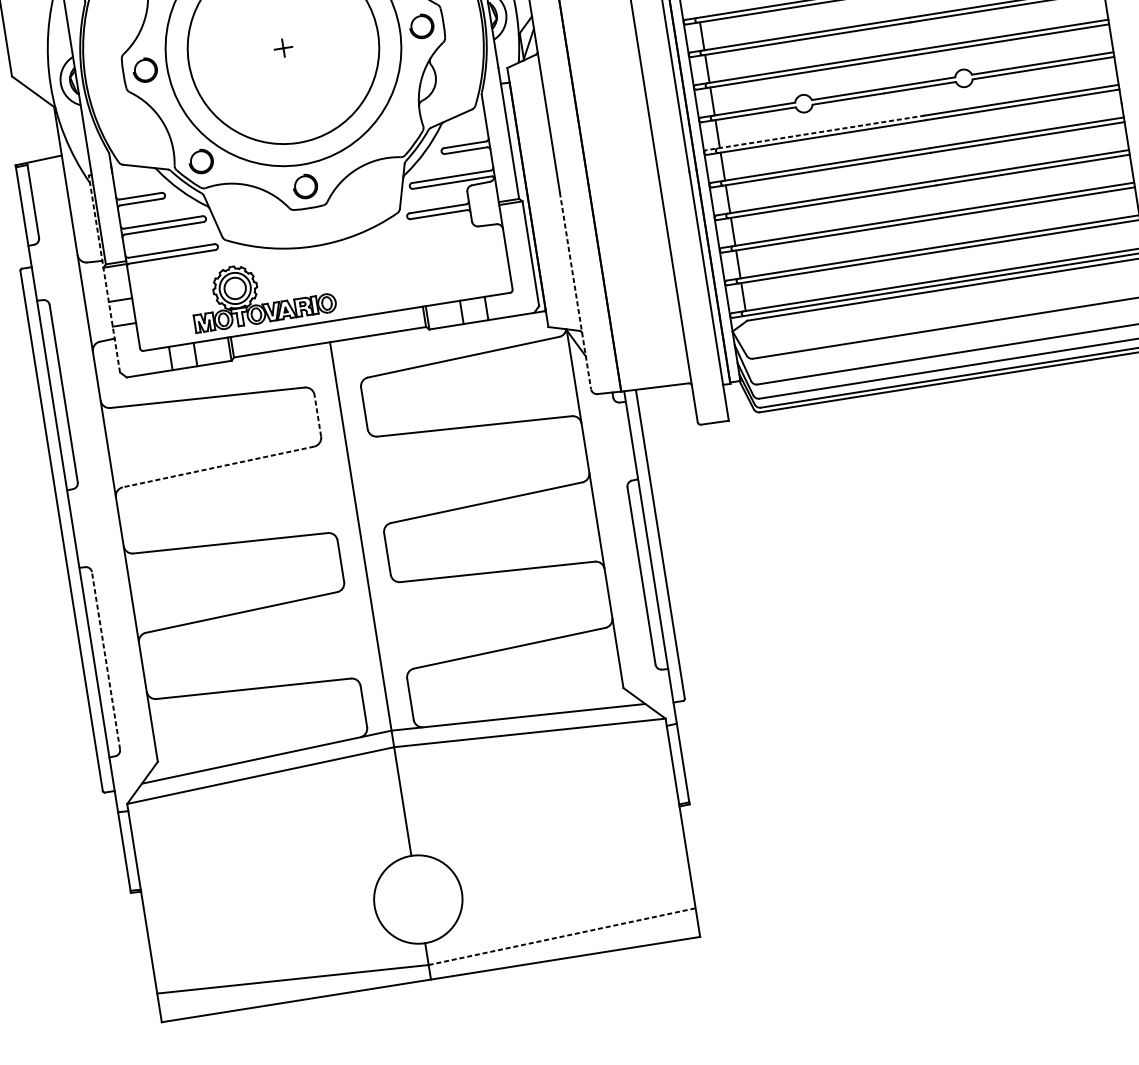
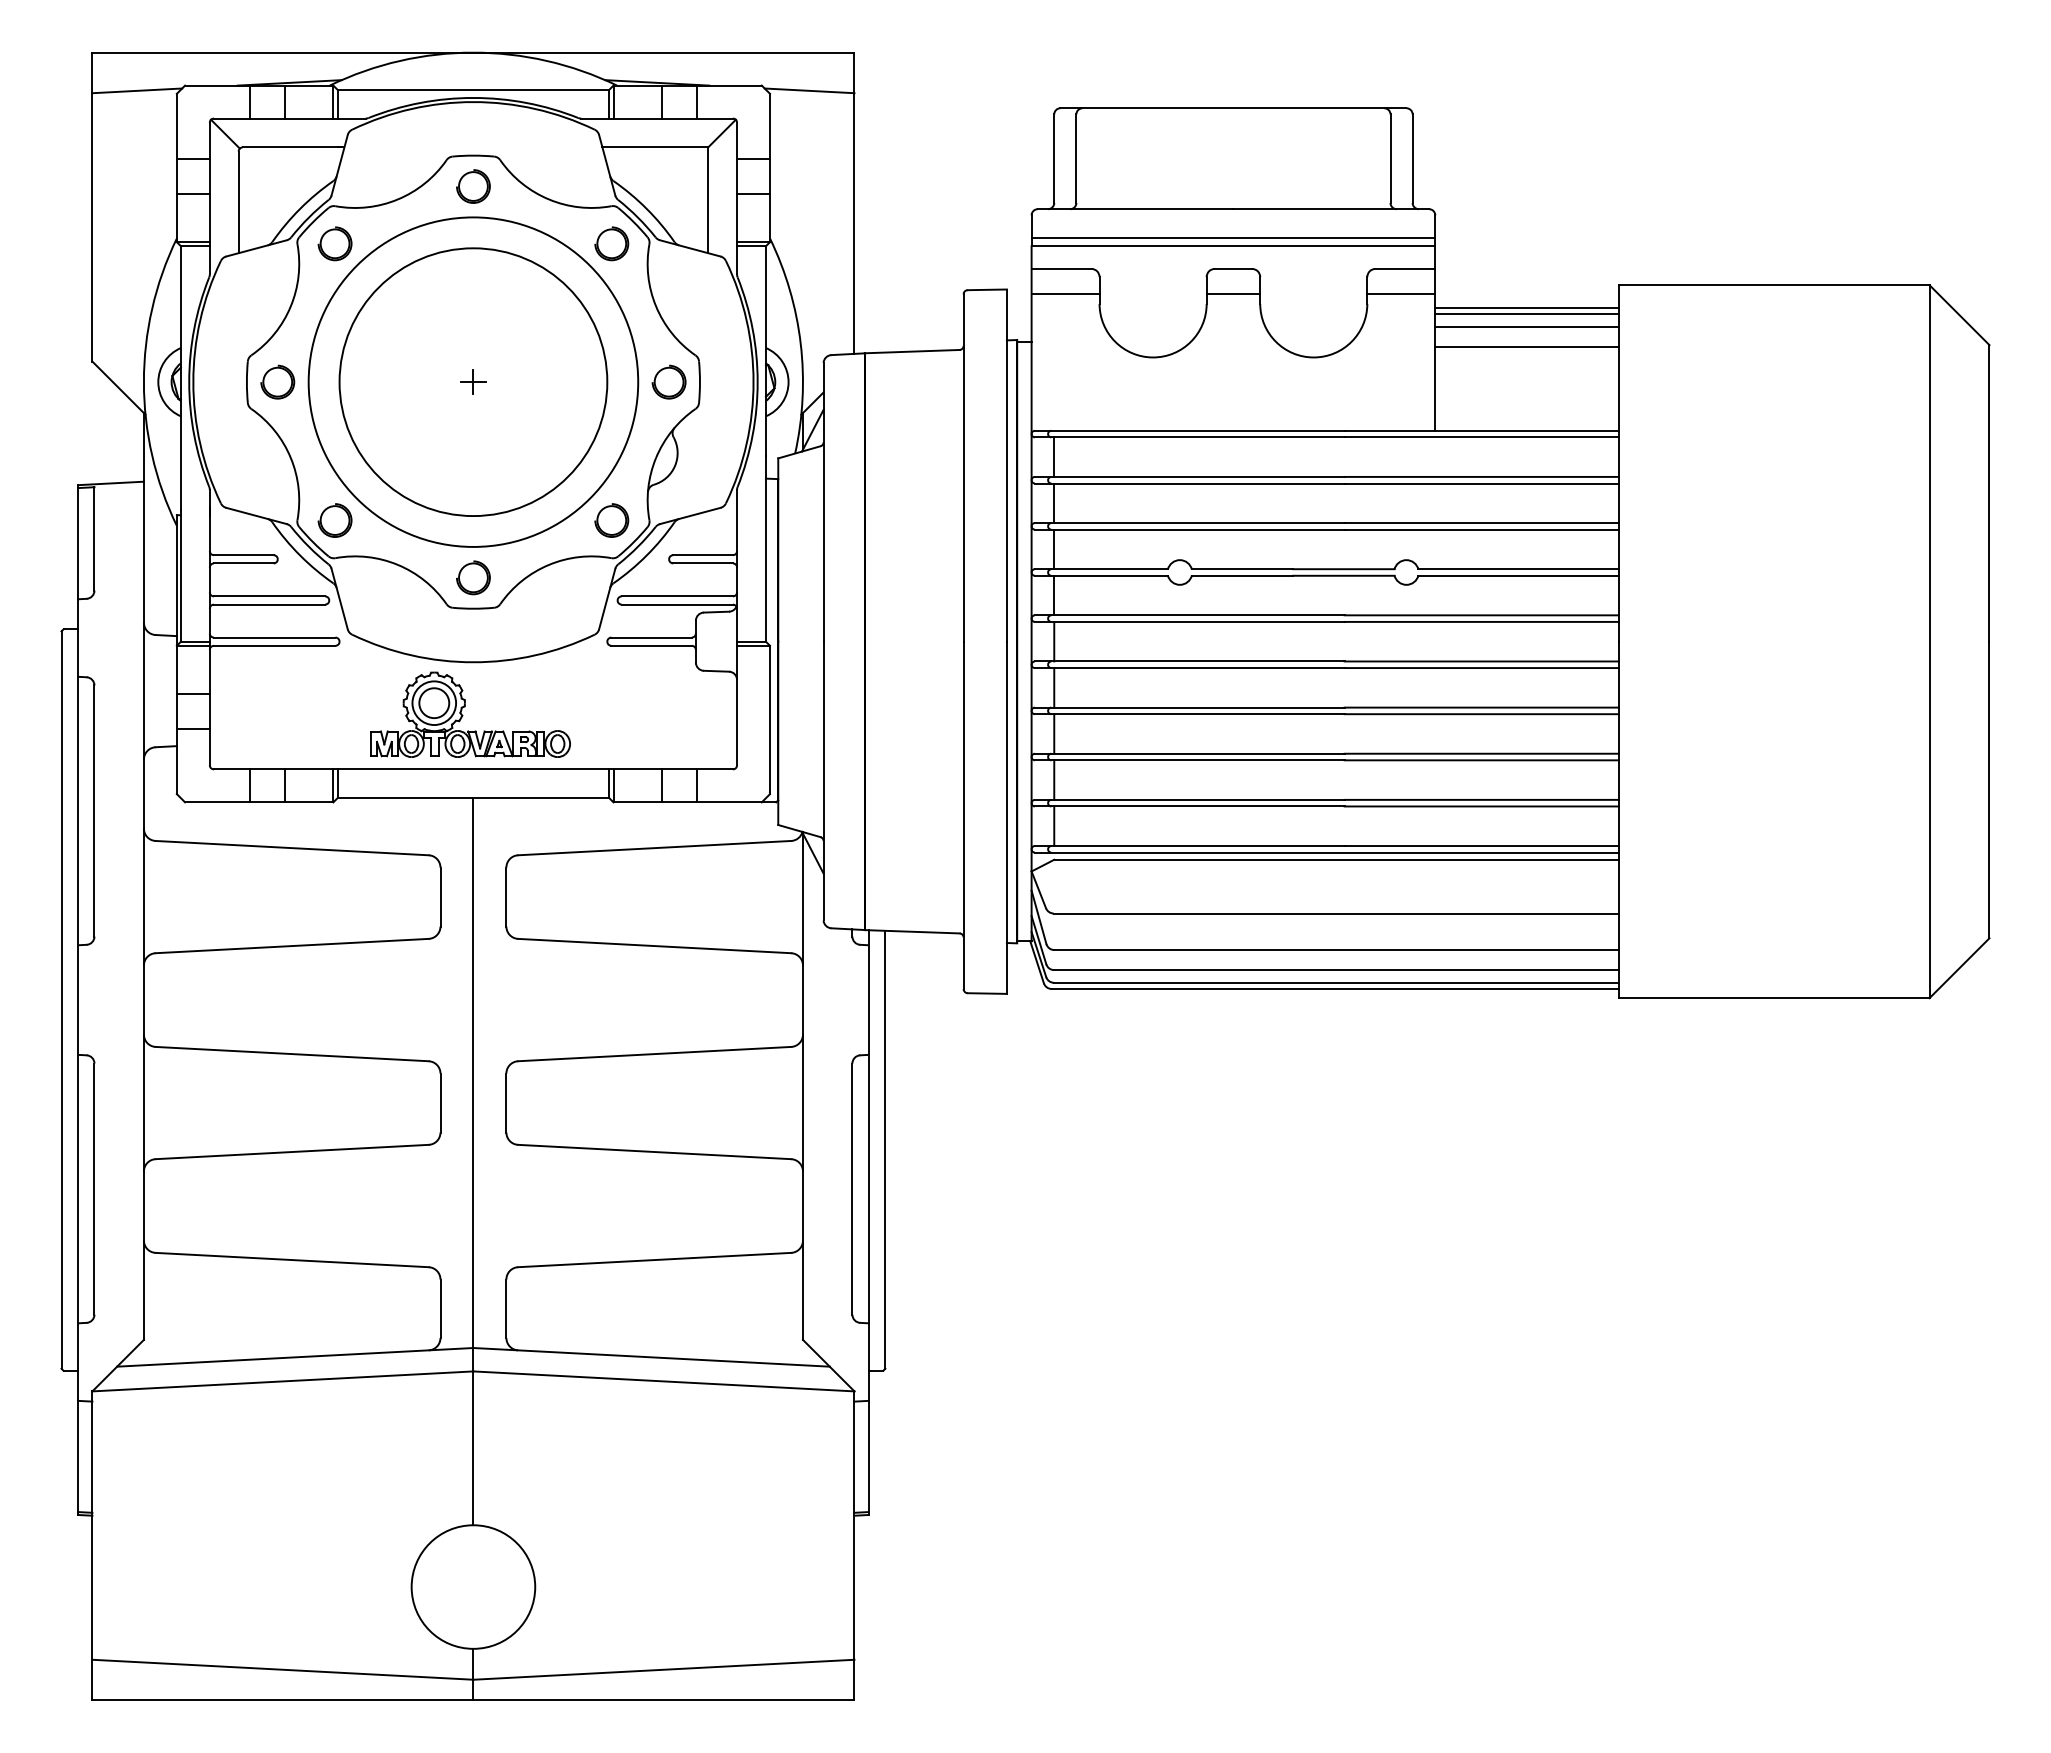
part: (396, 130) -> (611, 520), added
line: (815, 133) -> (1189, 615), dashed -> solid
line: (104, 273) -> (176, 654), dashed -> solid
line: (575, 291) -> (823, 781), dashed -> solid
part: (257, 293) -> (463, 715), moved
line: (317, 415) -> (440, 896), dashed -> solid
line: (218, 467) -> (292, 946), dashed -> solid
line: (106, 661) -> (94, 1189), dashed -> solid
line: (561, 936) -> (663, 1669), dashed -> solid

